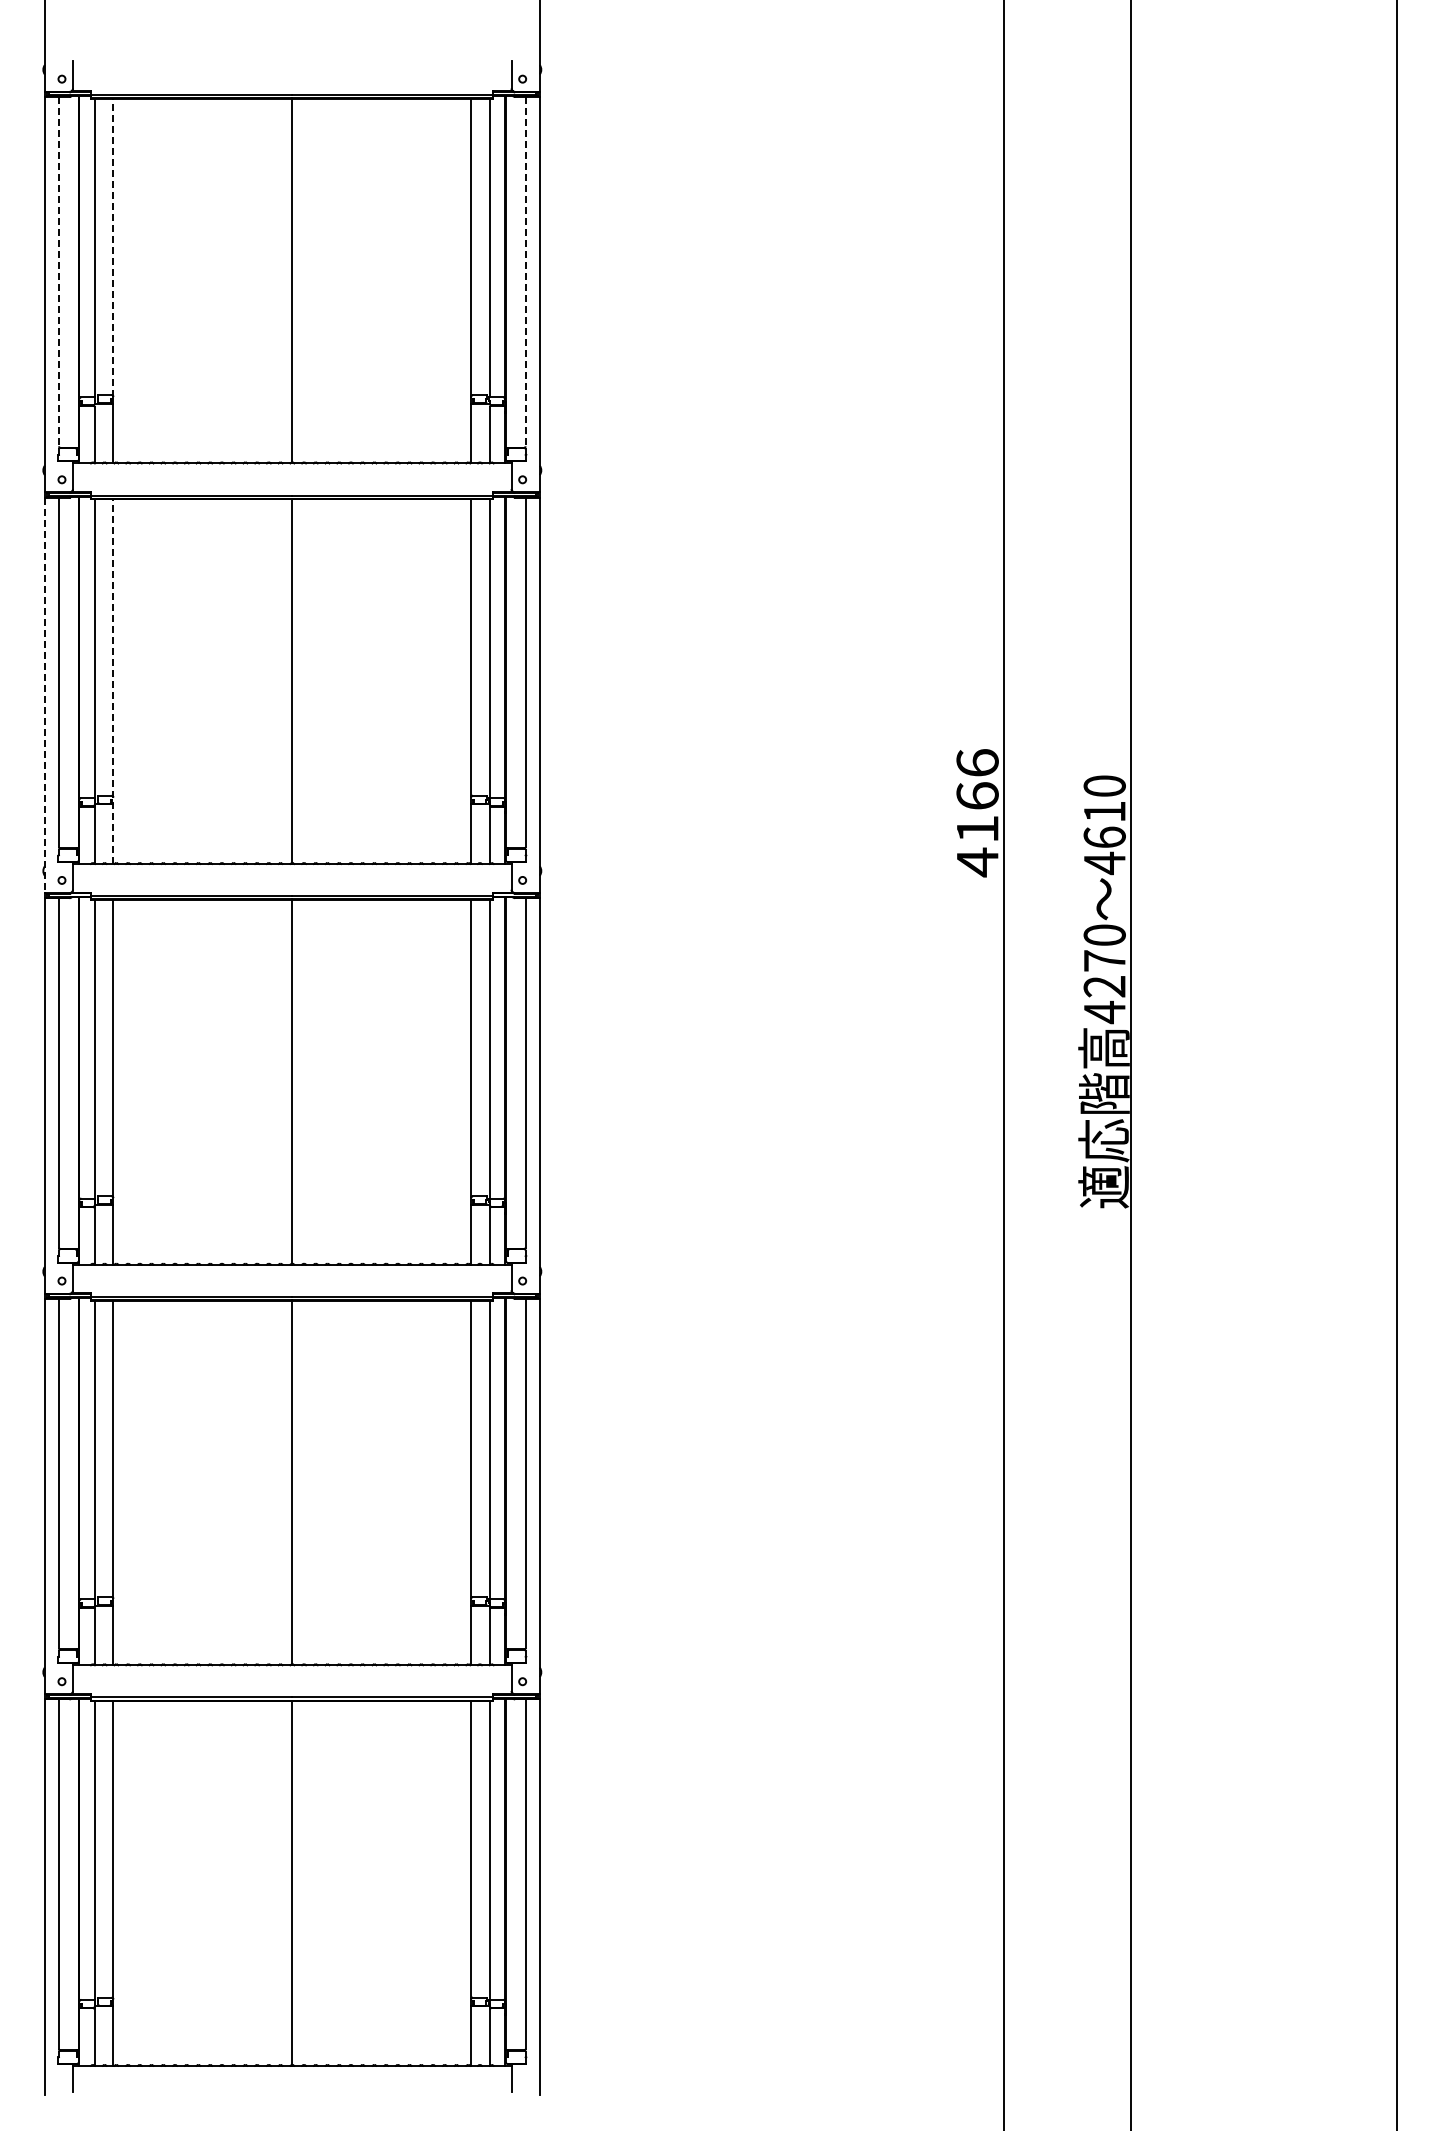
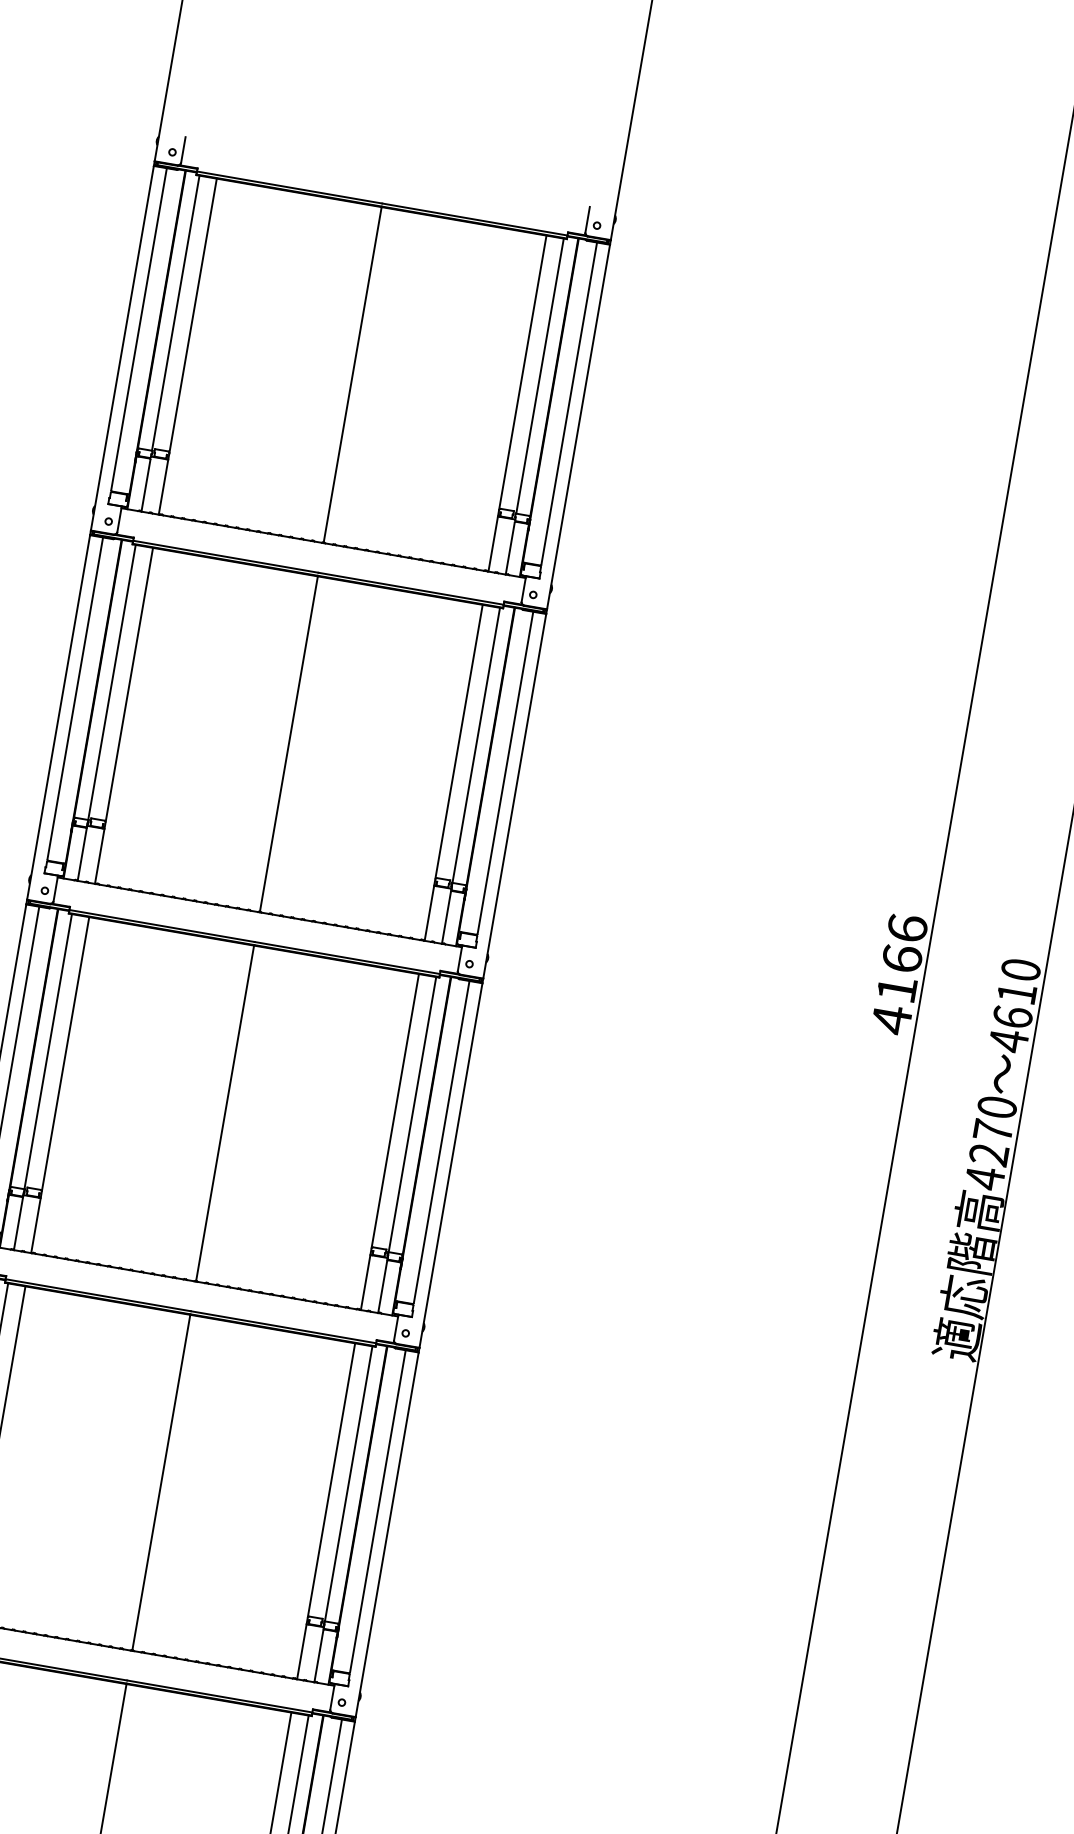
line: (113, 247) -> (193, 315), dashed -> solid
line: (58, 271) -> (138, 329), dashed -> solid
line: (525, 271) -> (569, 403), dashed -> solid
line: (113, 681) -> (124, 715), dashed -> solid
line: (44, 695) -> (58, 717), dashed -> solid

